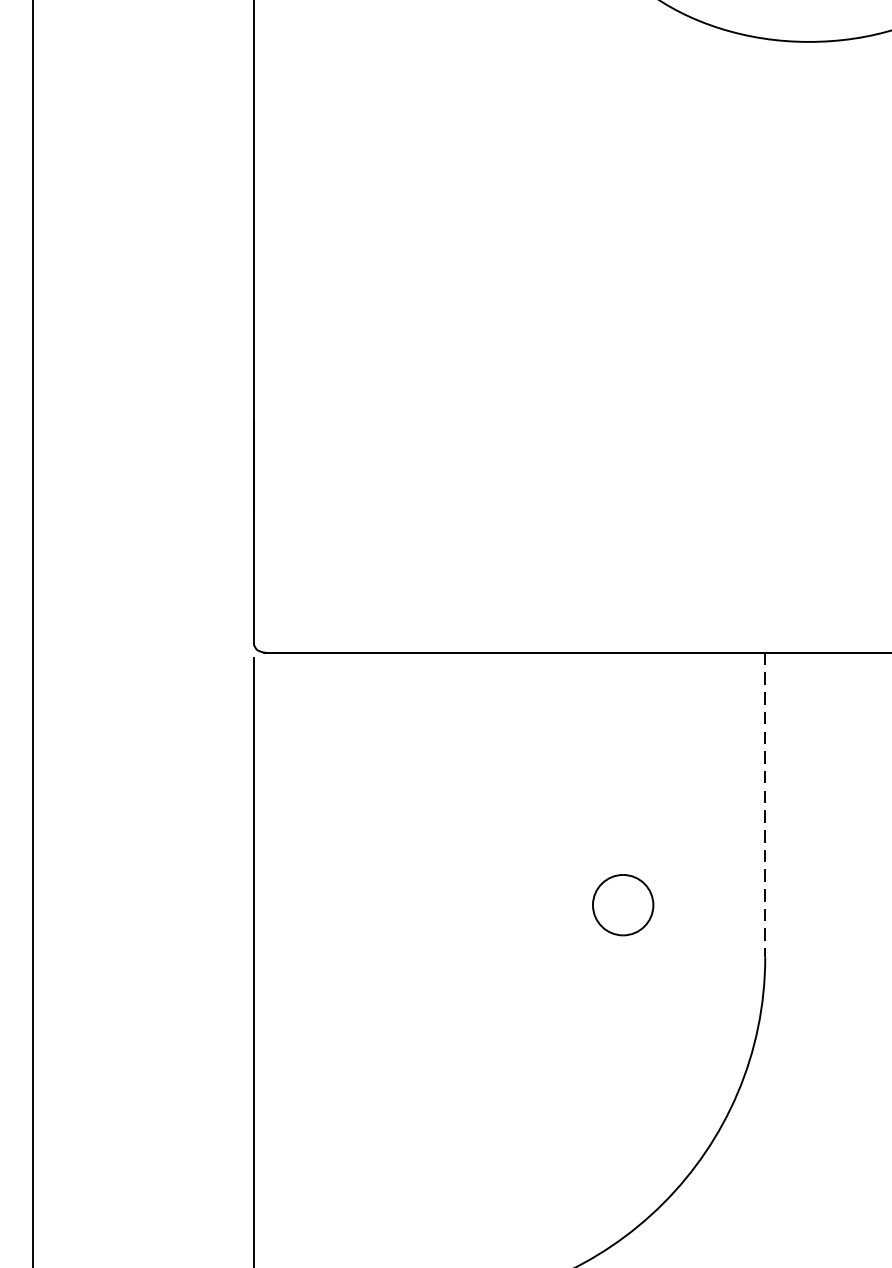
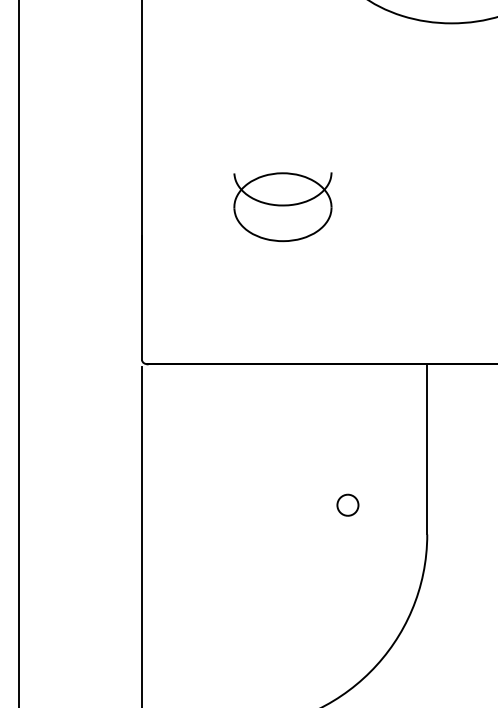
part: (505, 371) -> (282, 207), added
line: (765, 805) -> (427, 449), dashed -> solid
part: (622, 903) -> (347, 504), size x0.62

